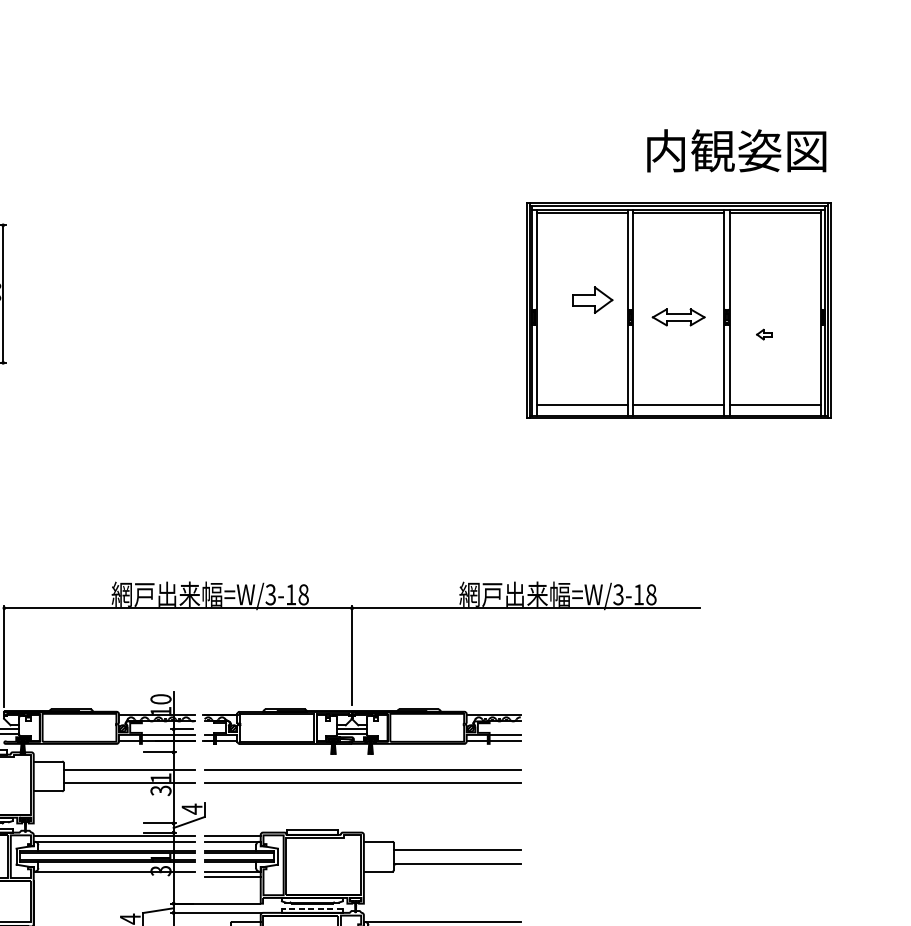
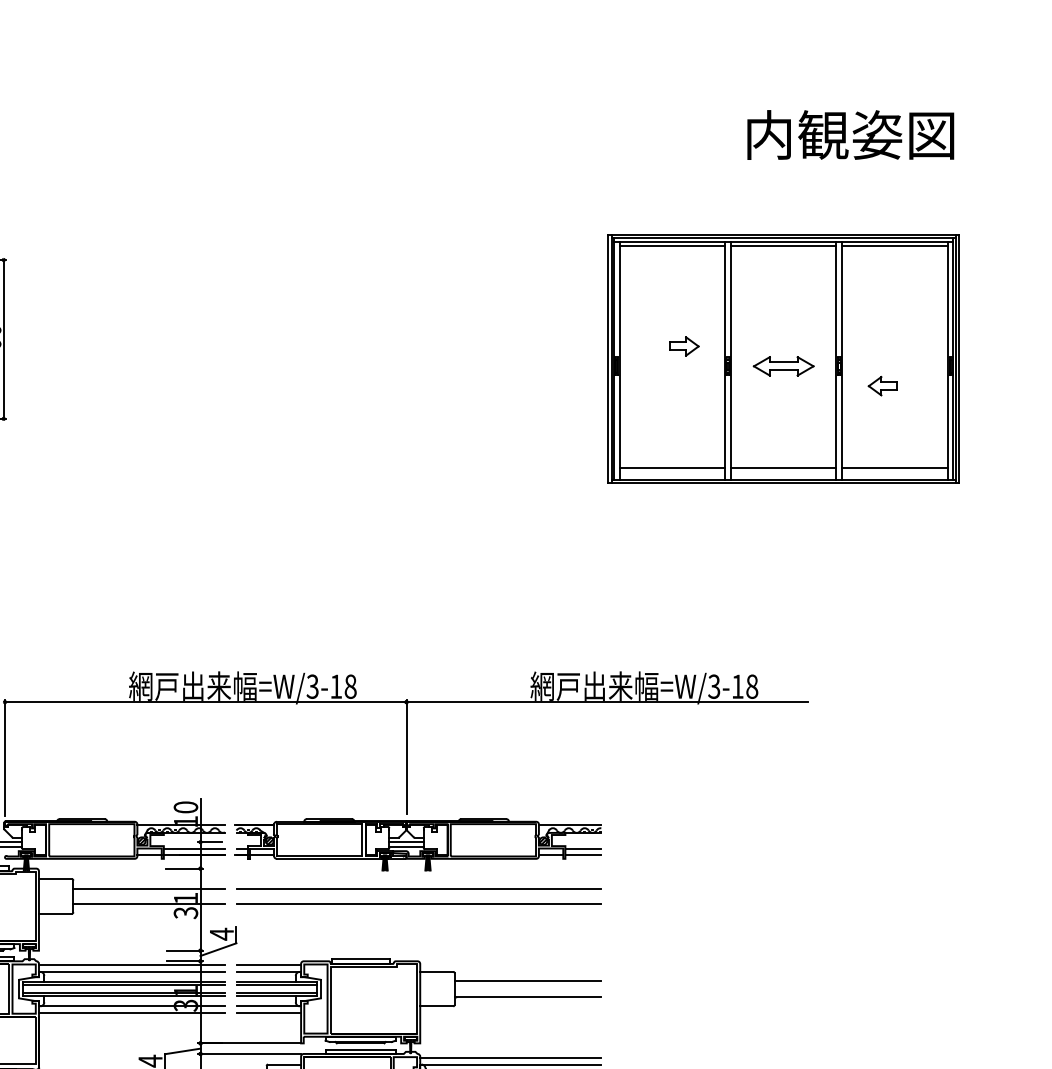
text: (736, 150) -> (850, 134), moved
part: (592, 300) -> (684, 346), size x0.62
part: (764, 334) -> (882, 386), size x1.67
line: (113, 876) -> (131, 1012), added
line: (312, 908) -> (360, 1049), dashed -> solid
line: (442, 915) -> (510, 1057), added

